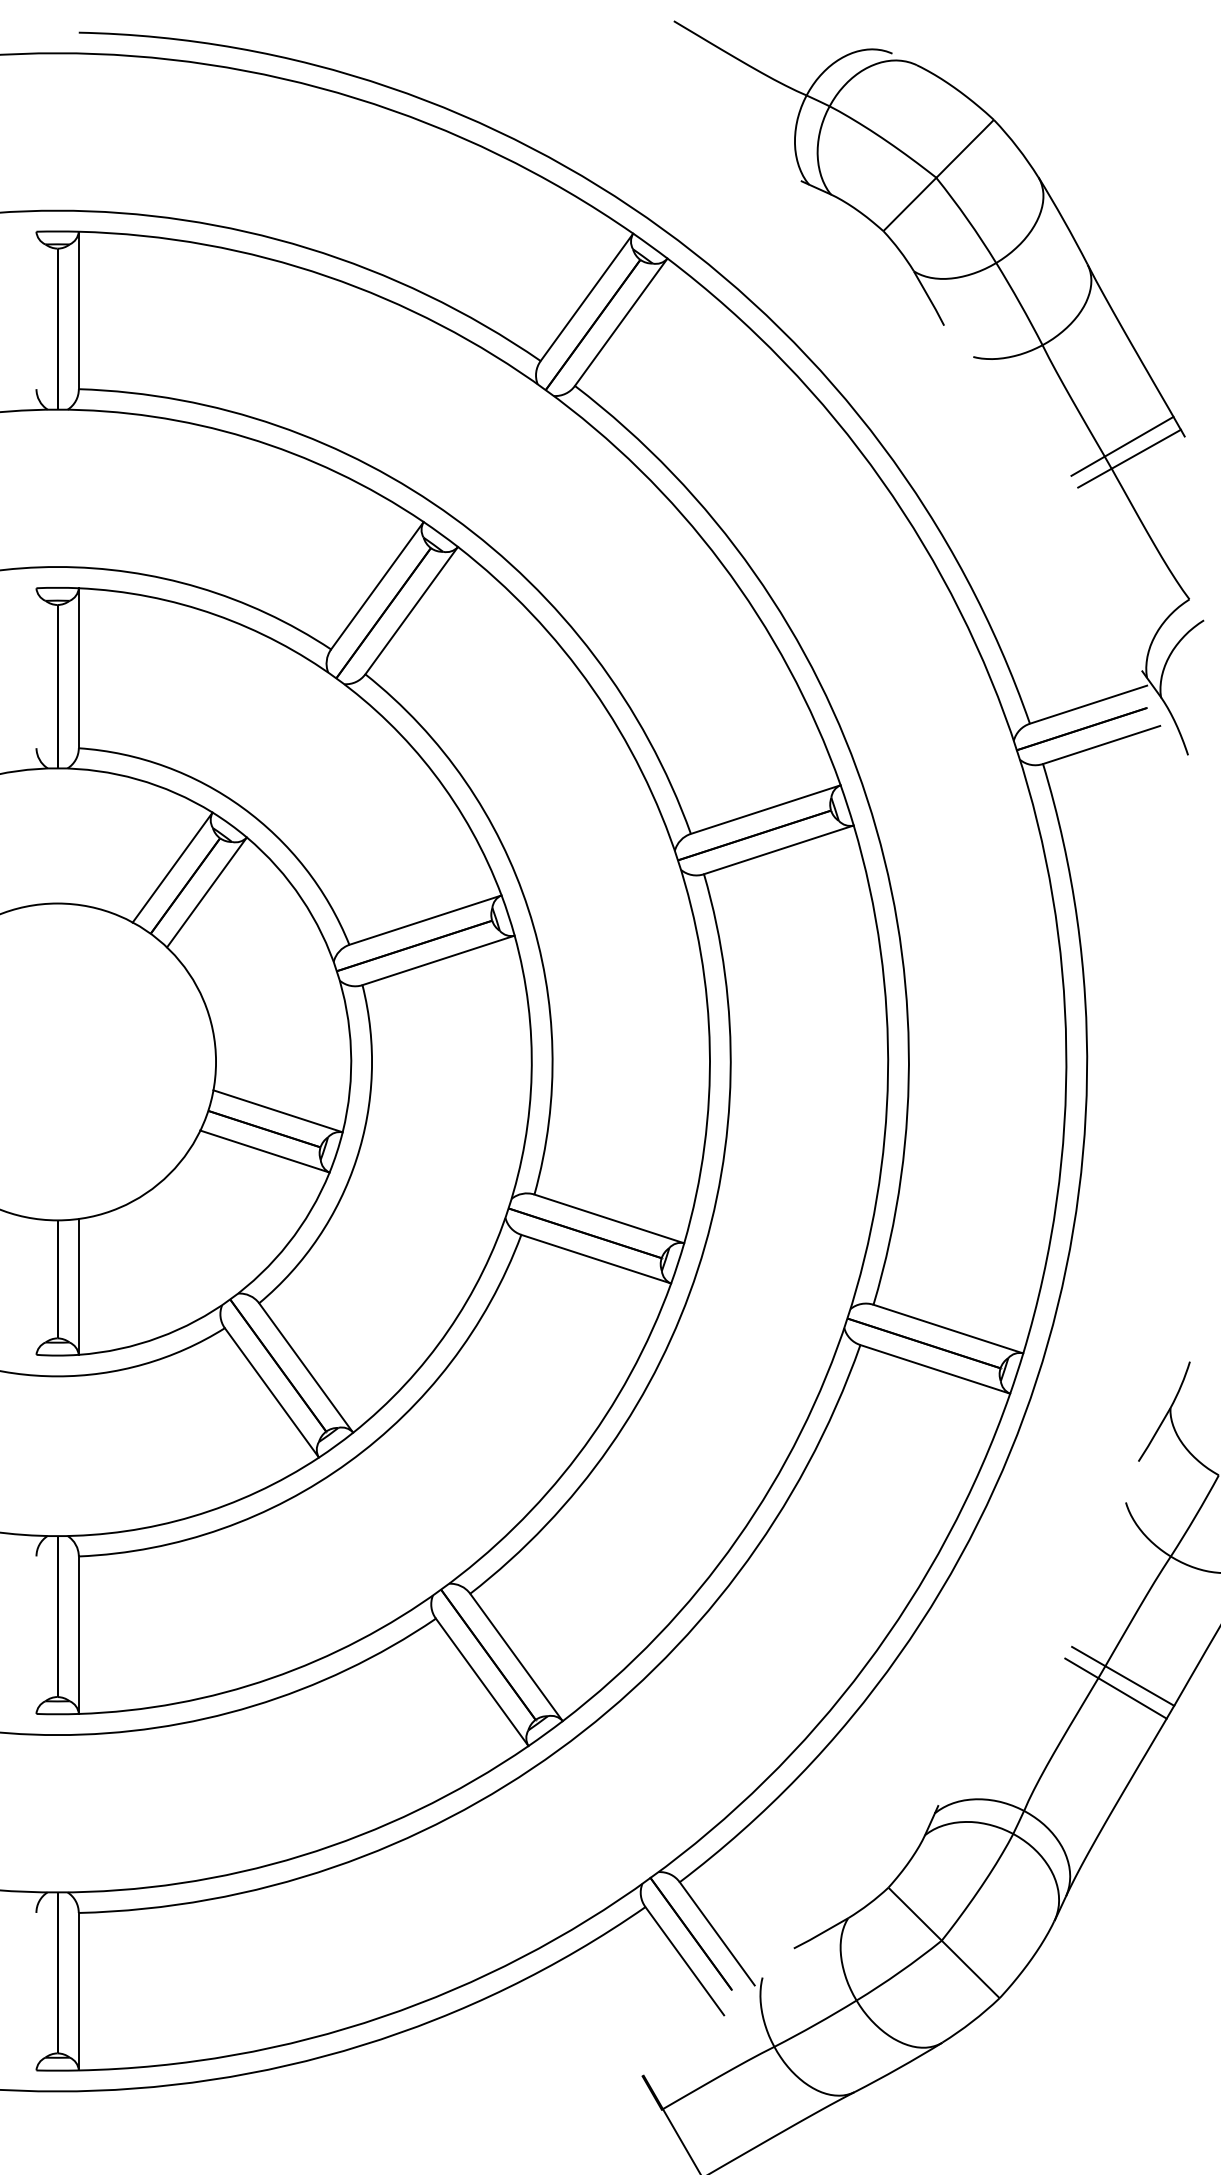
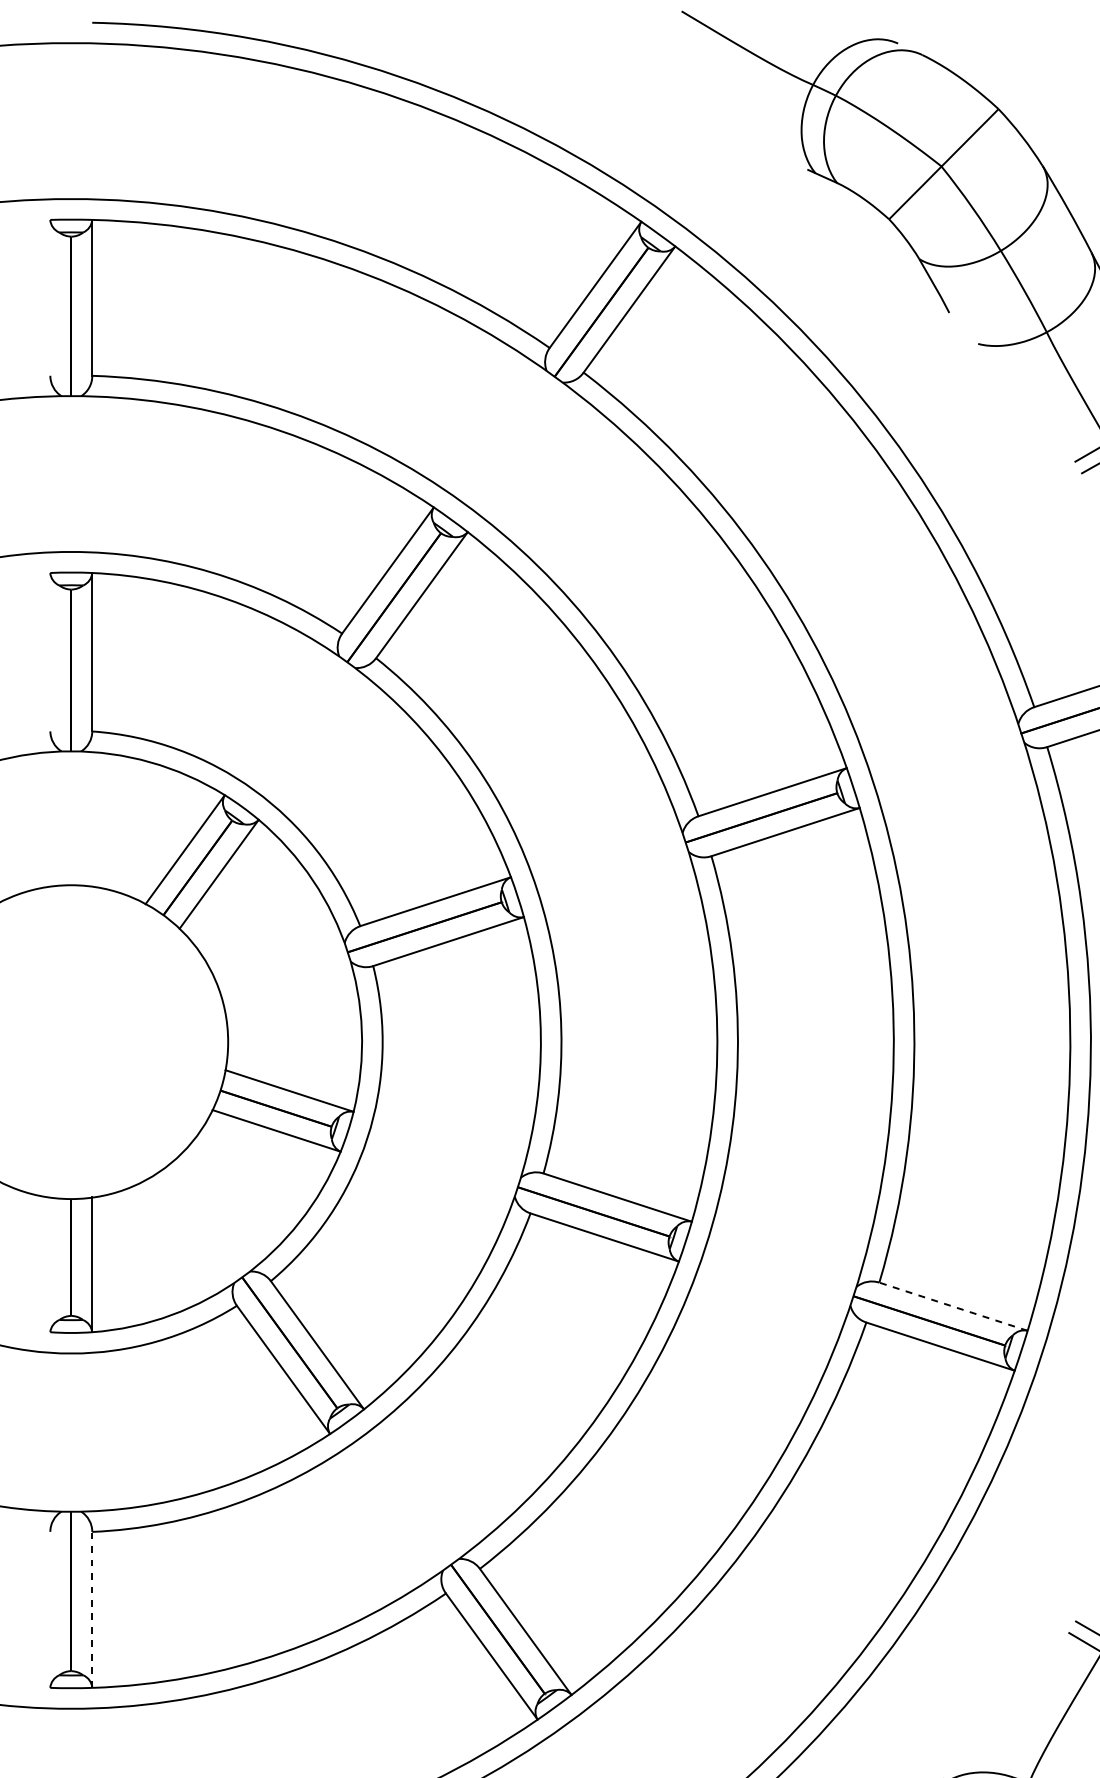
line: (948, 1329) -> (953, 1307), solid -> dashed
line: (78, 1635) -> (91, 1610), solid -> dashed

